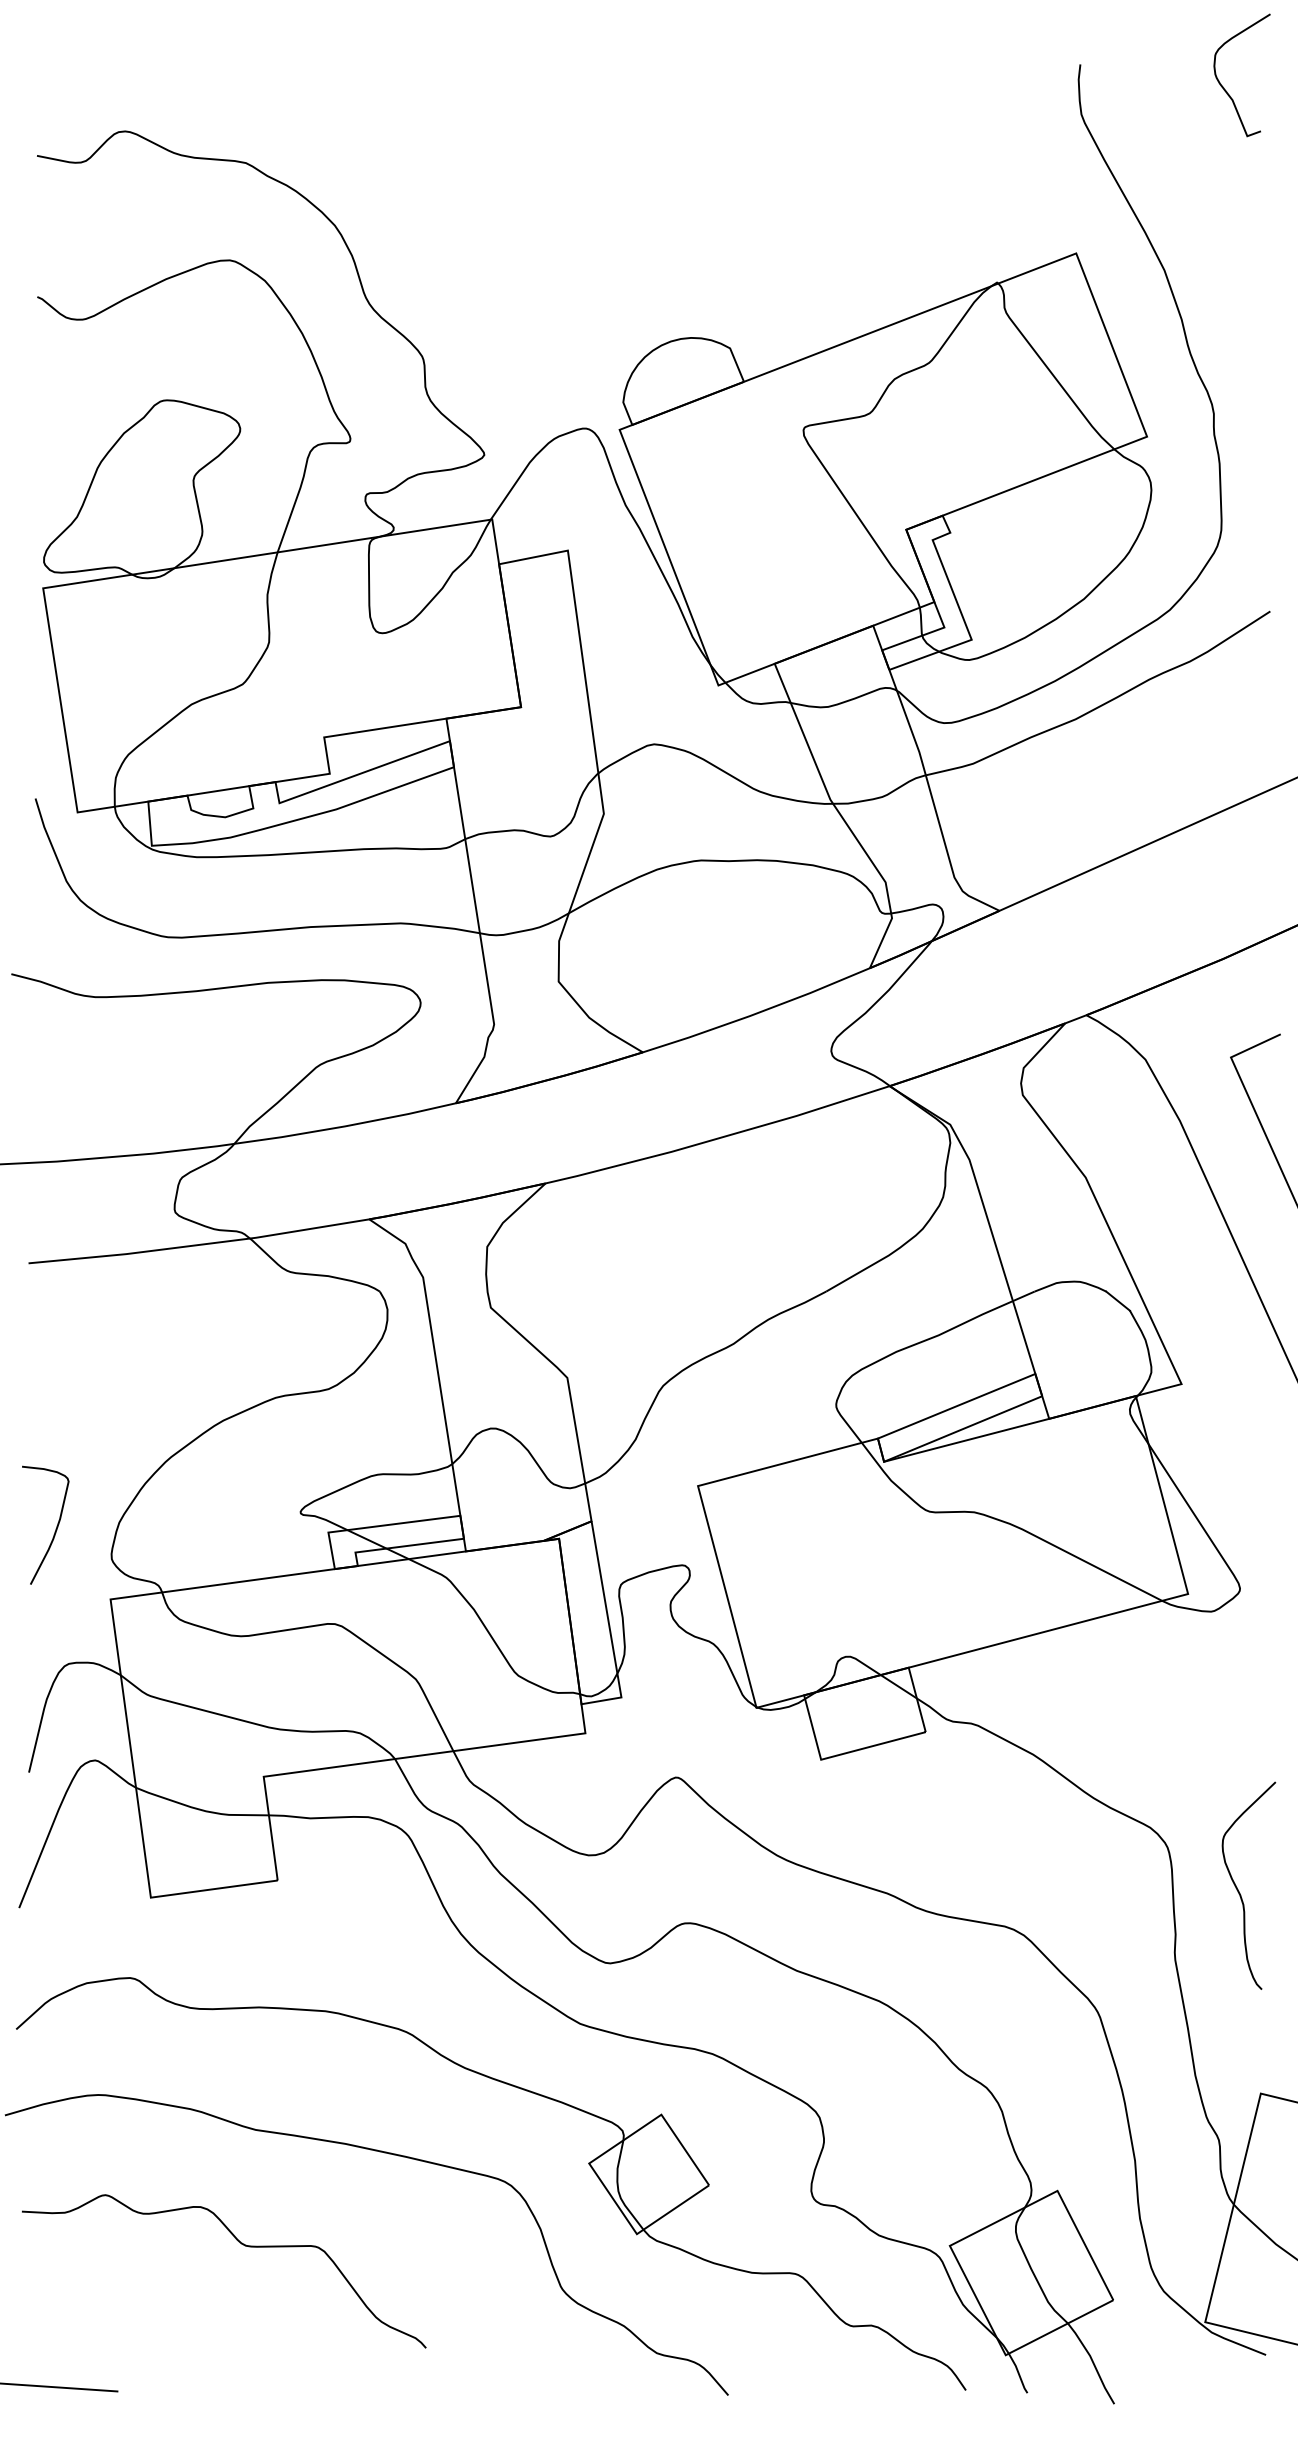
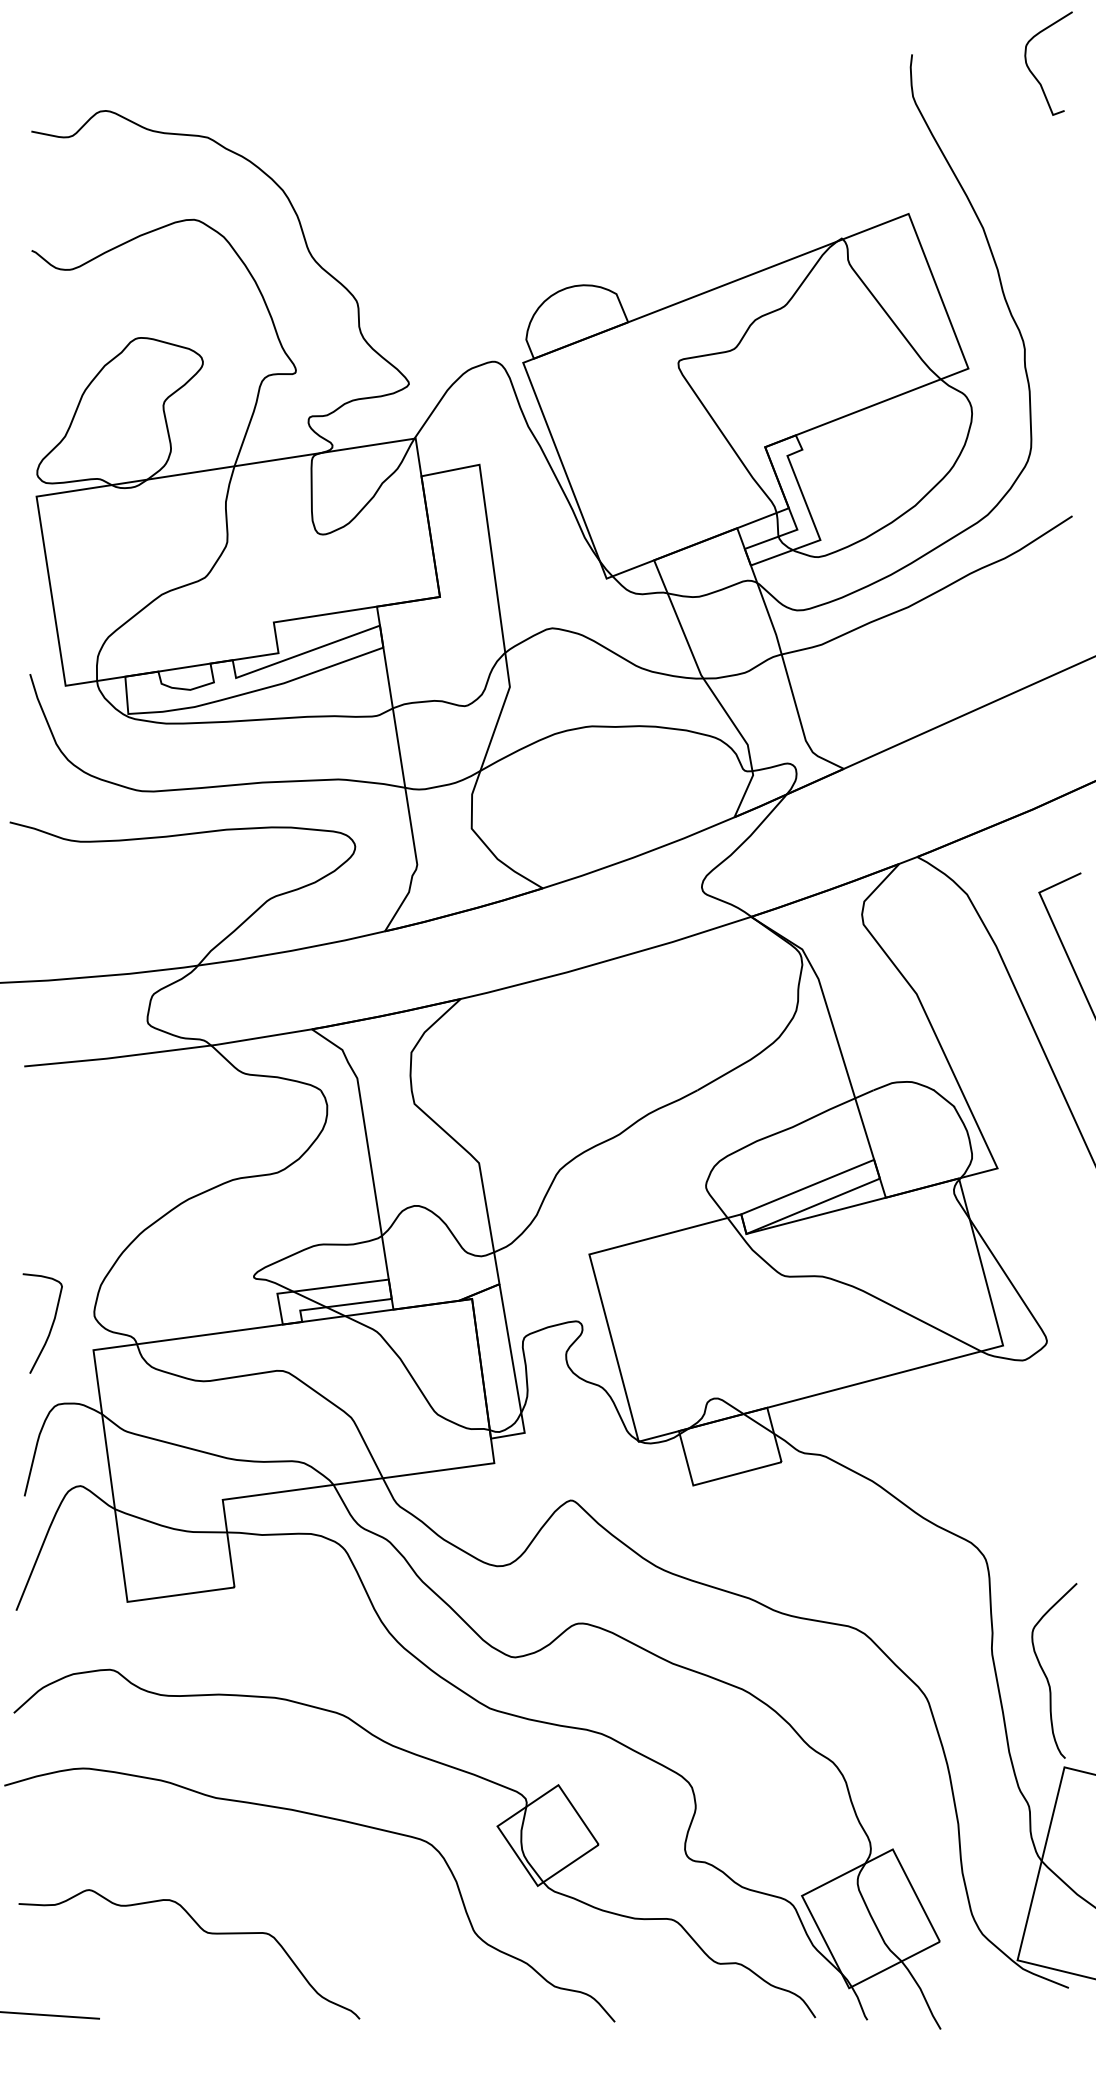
curve: (54, 1529) -> (50, 1327), moved
curve: (1239, 1891) -> (1046, 1675), moved
curve: (242, 2245) -> (204, 1932), moved

